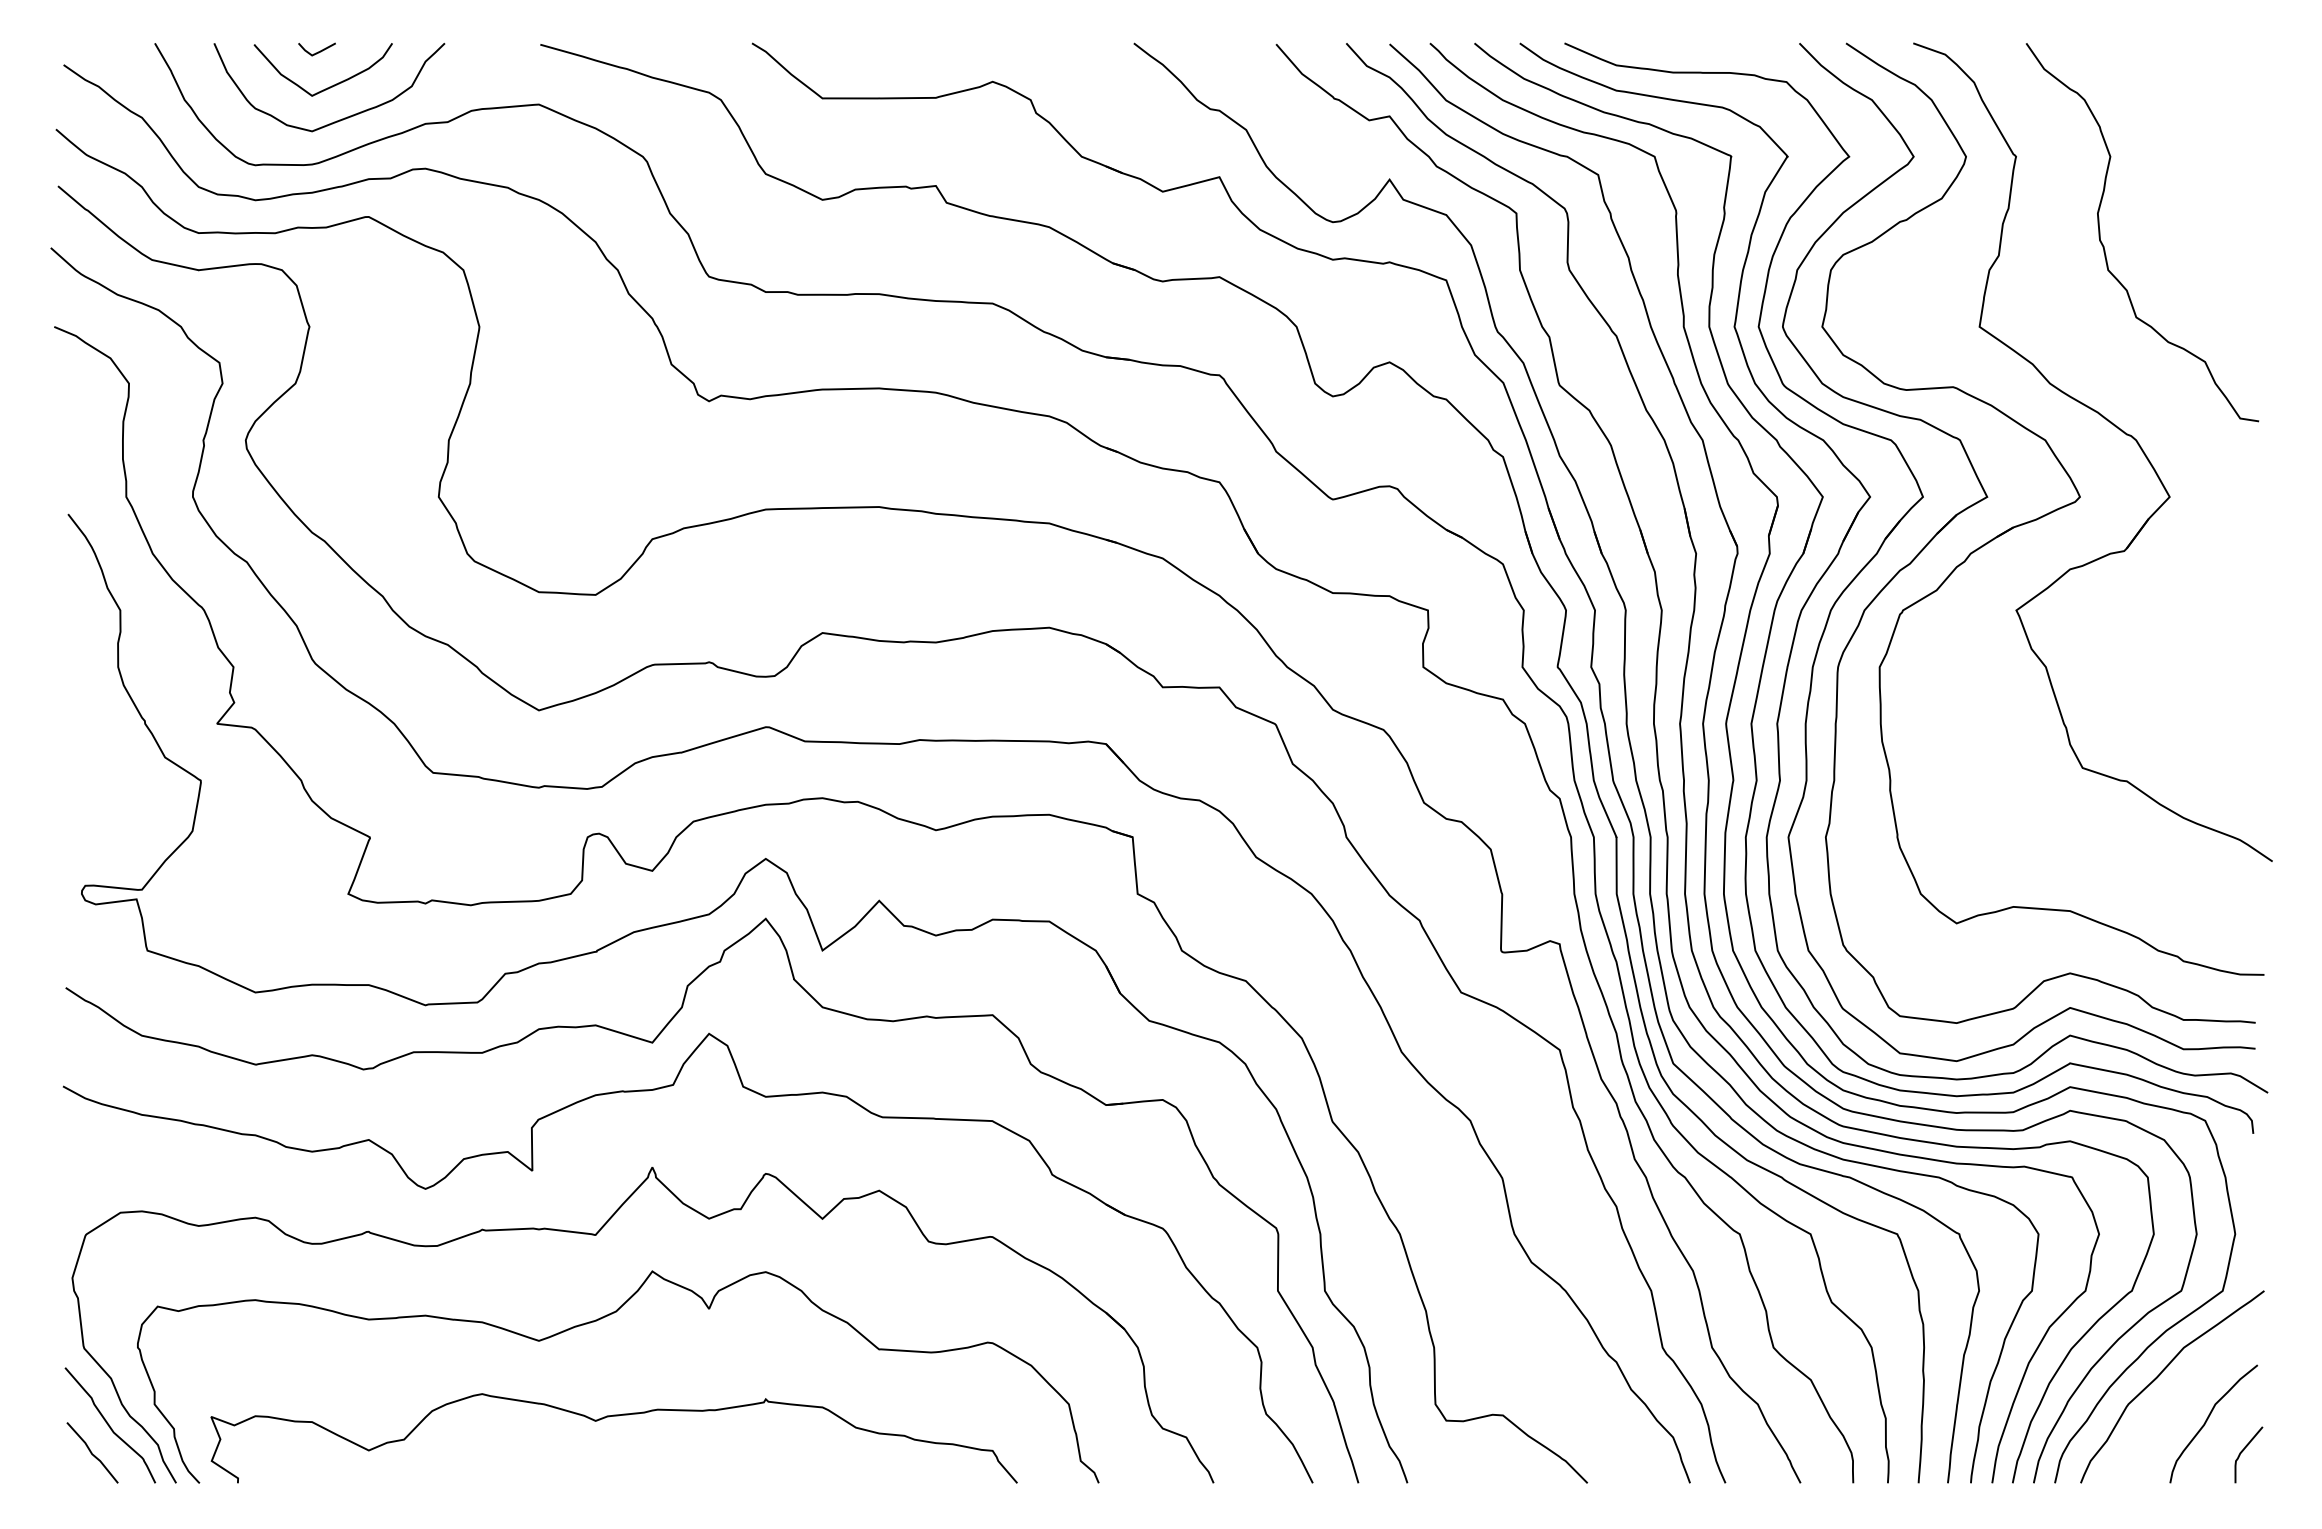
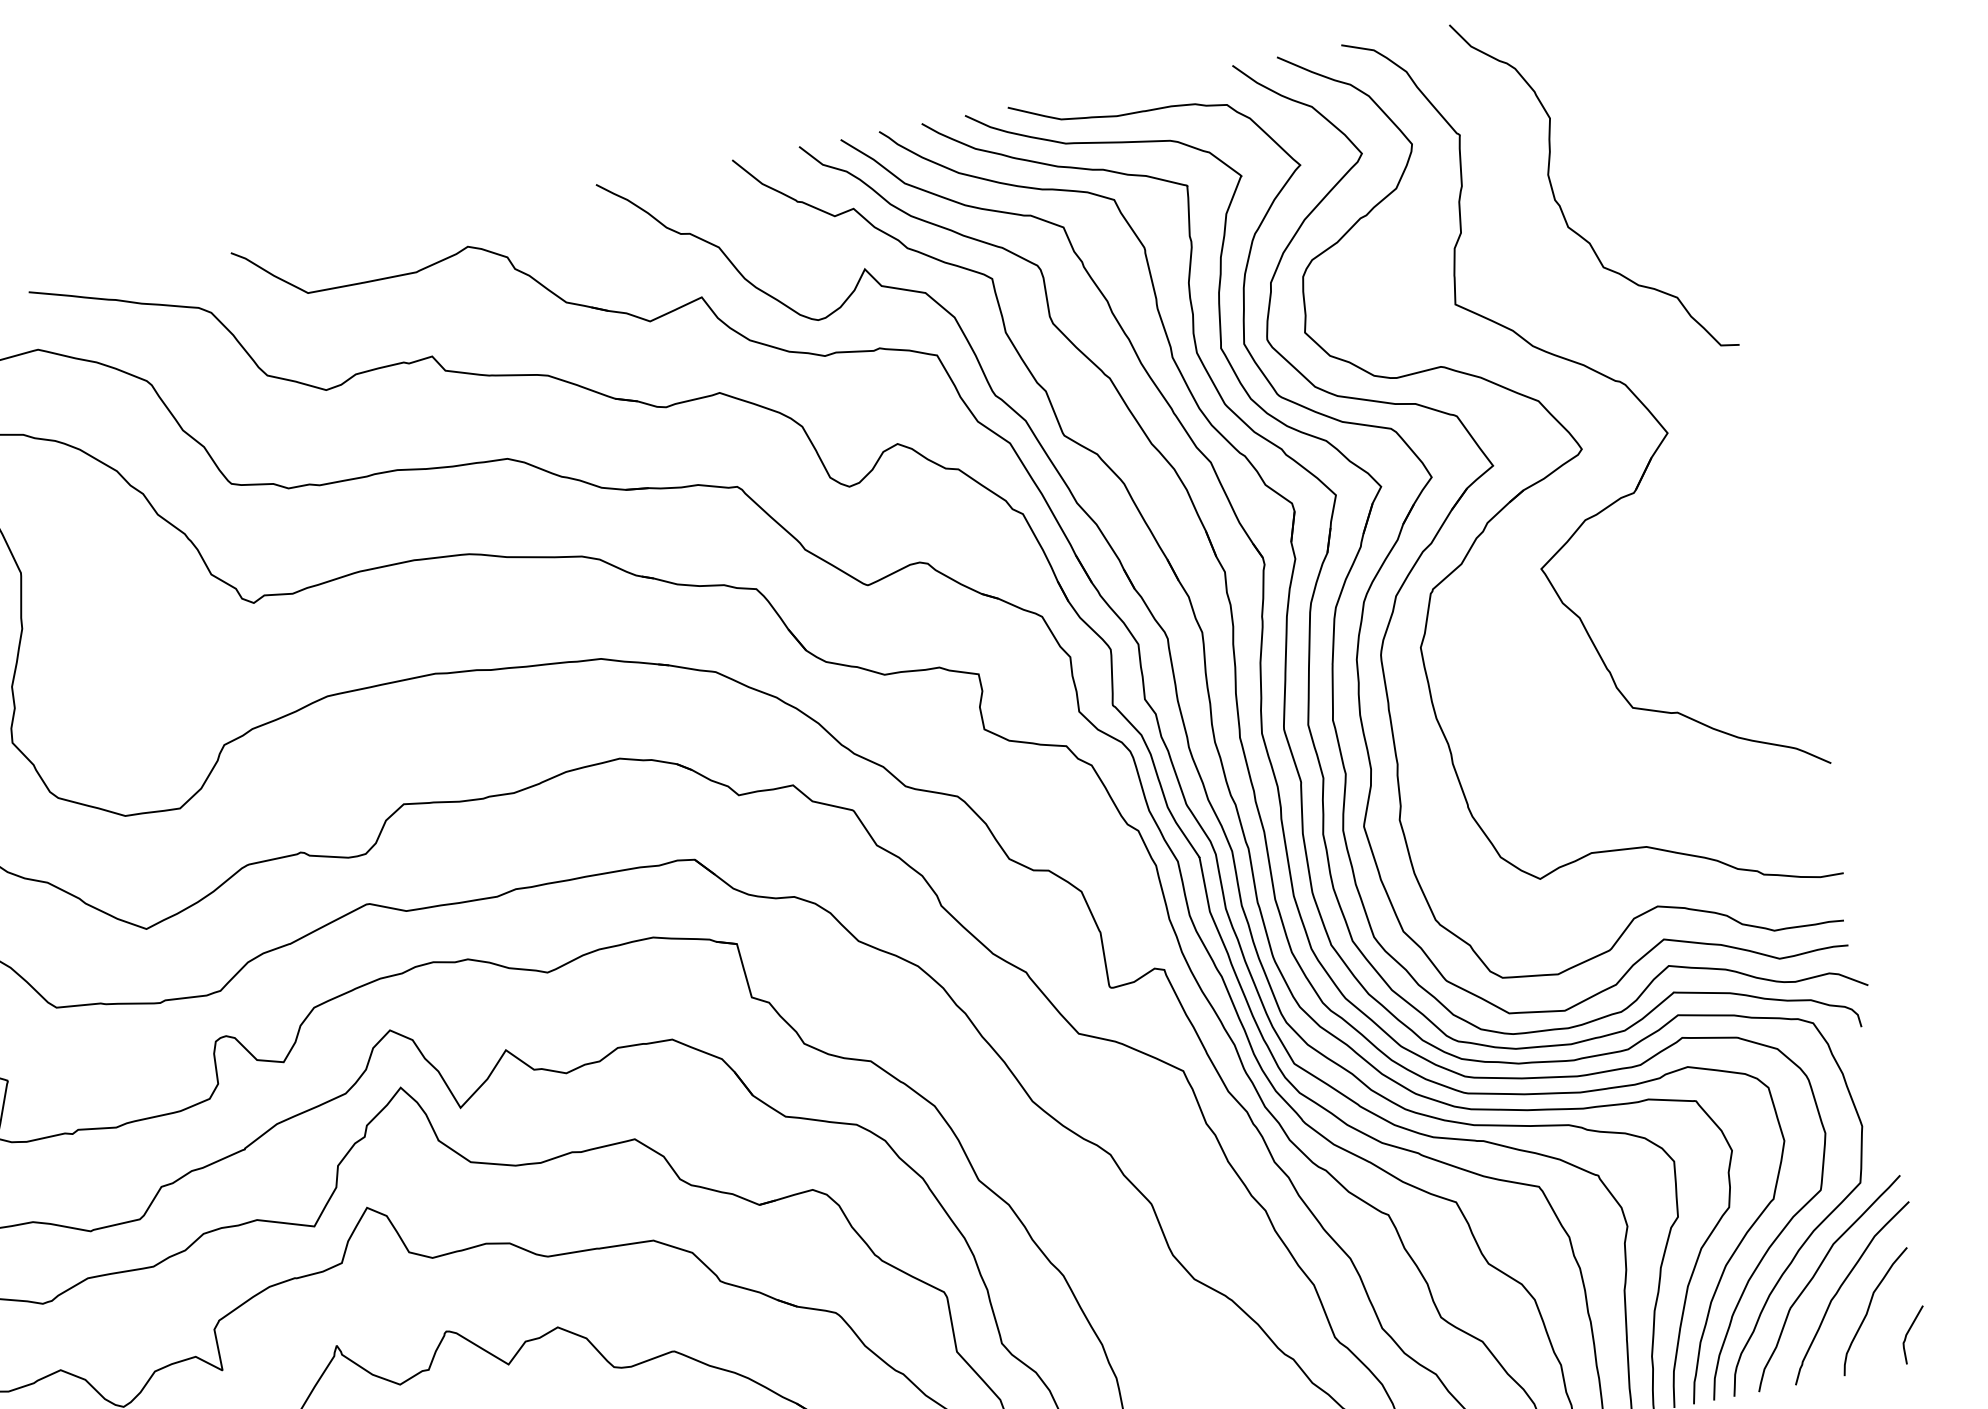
curve: (2185, 1391) -> (1842, 1285), added

